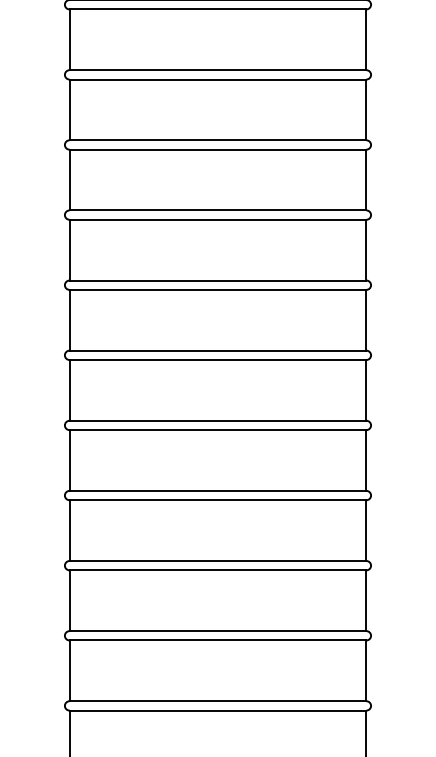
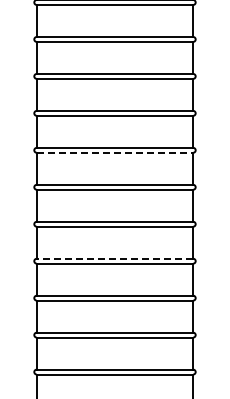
line: (218, 289) -> (115, 152), solid -> dashed
line: (217, 490) -> (114, 258), solid -> dashed

